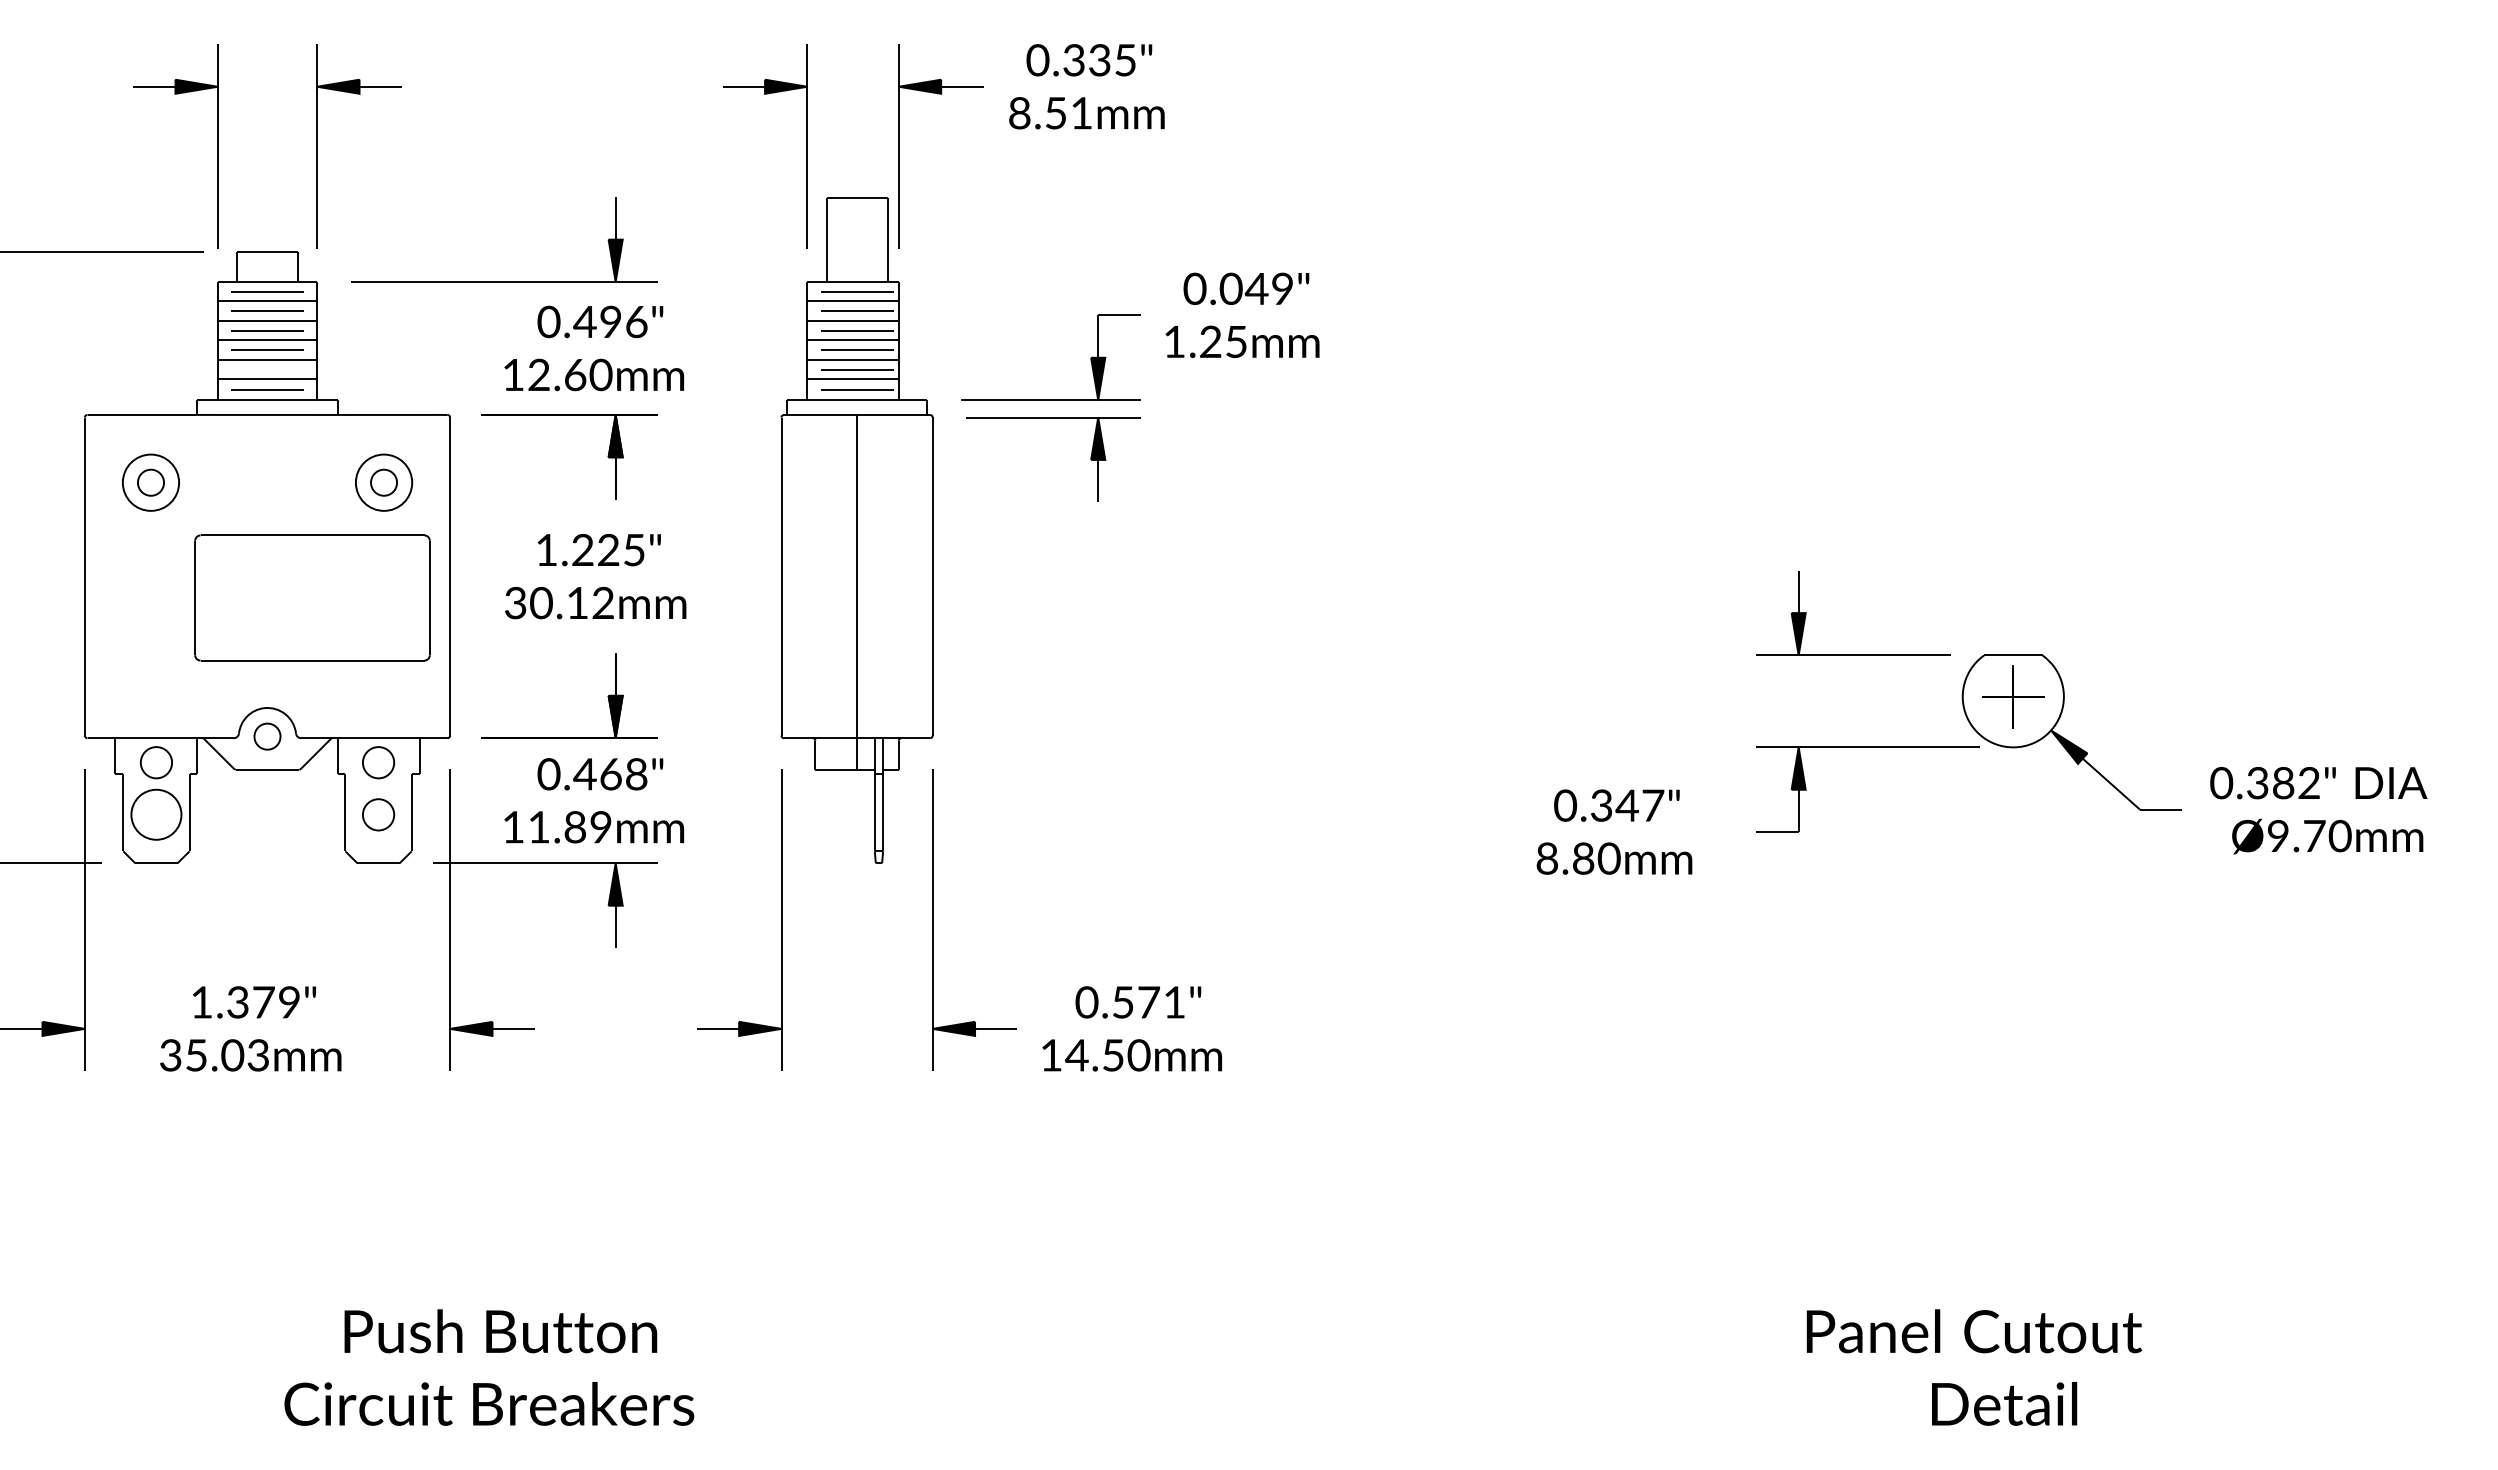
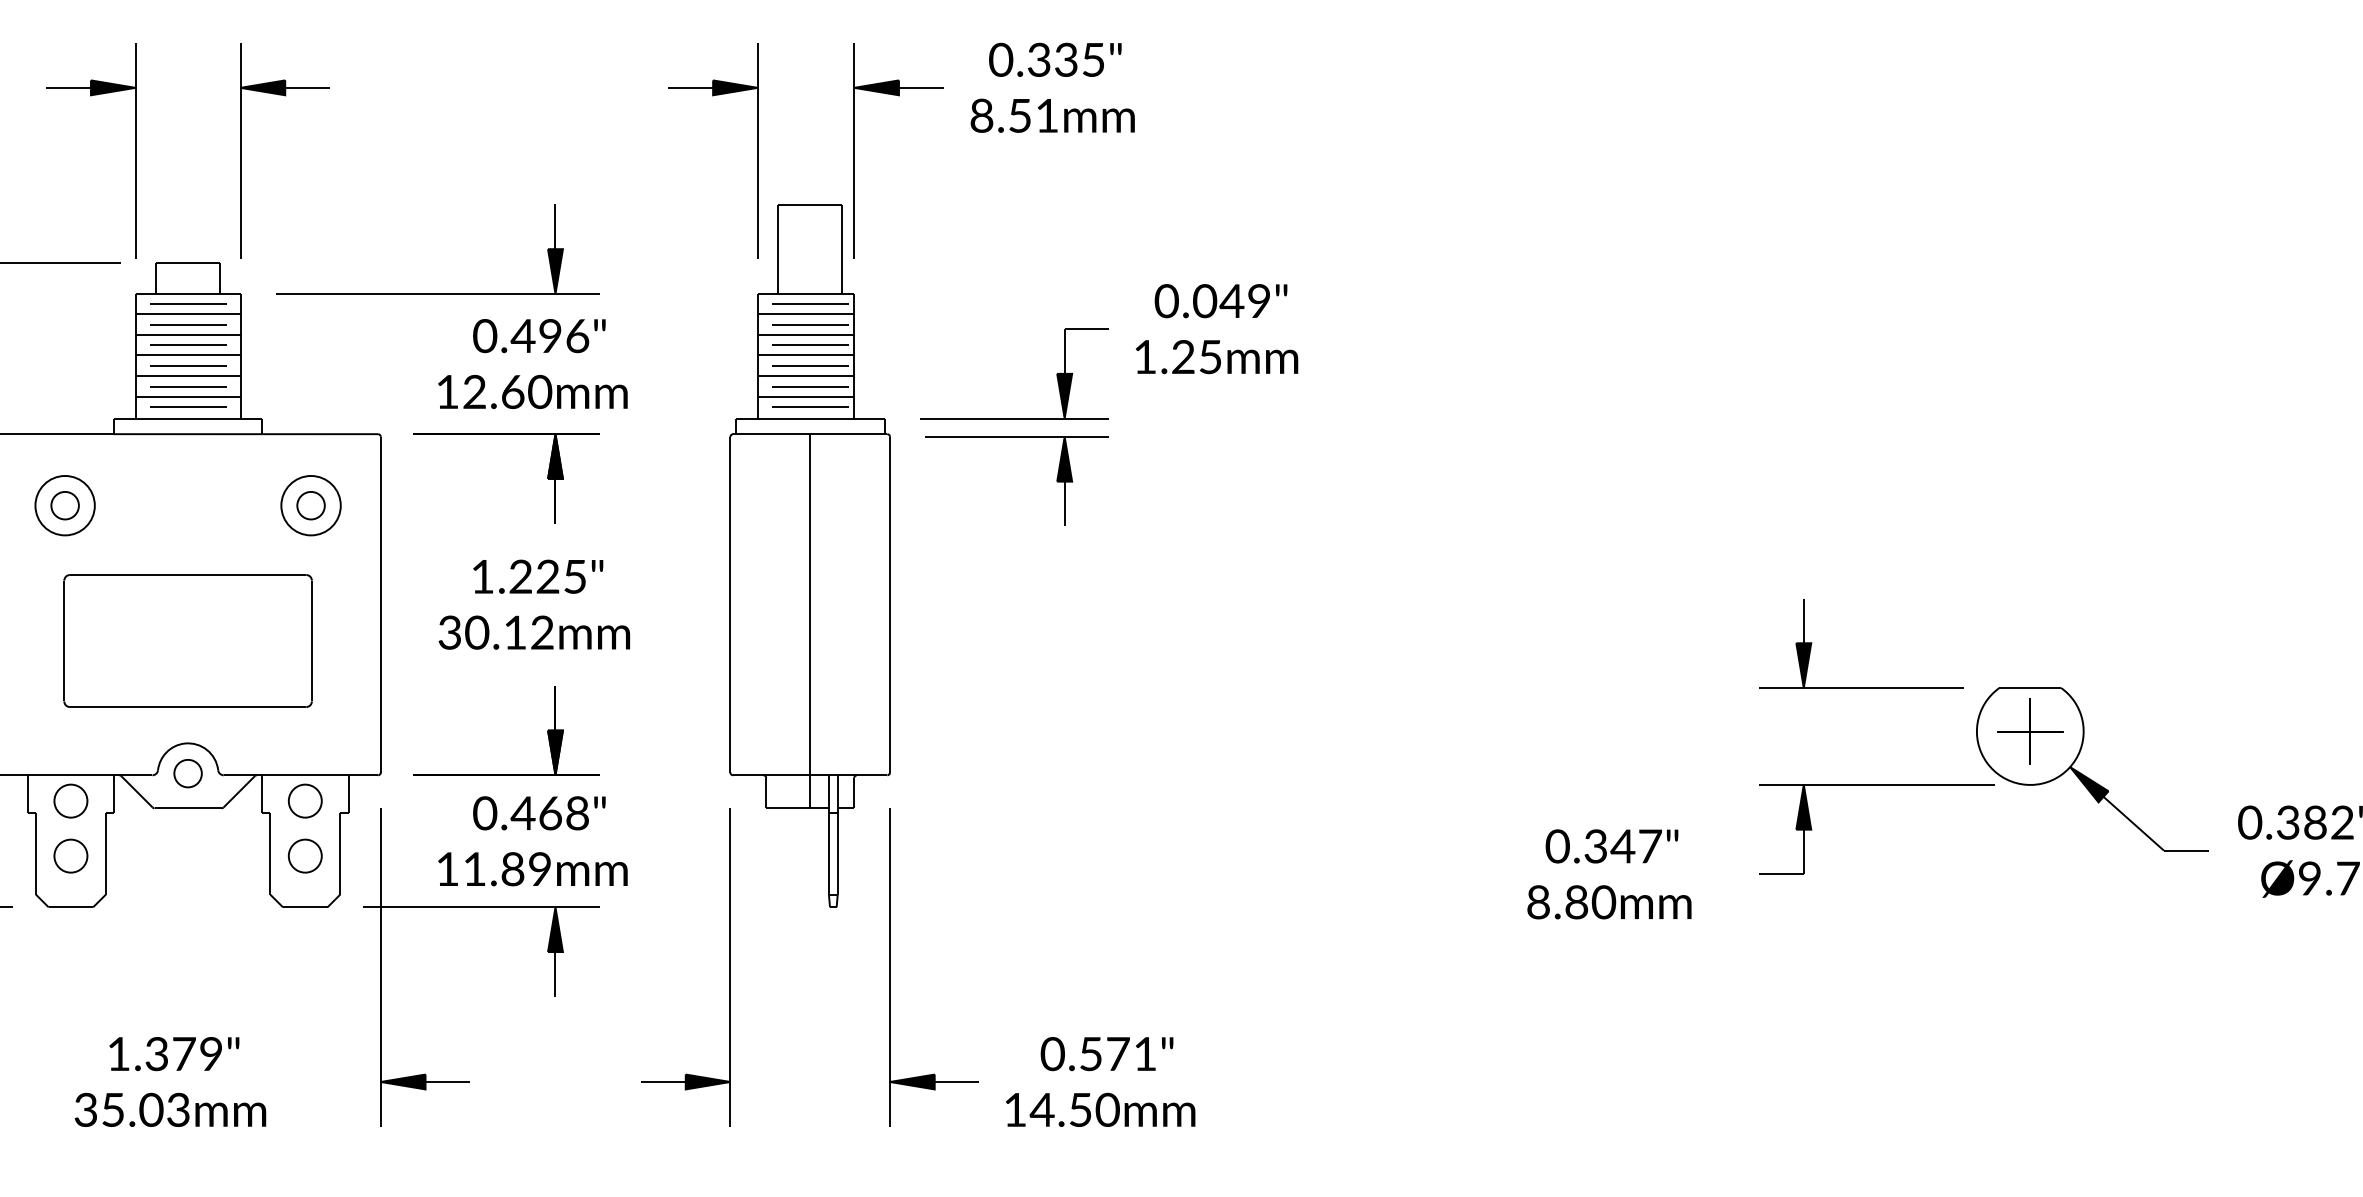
line: (267, 369) -> (188, 386), added
part: (312, 597) -> (188, 640), moved
part: (156, 814) -> (70, 855), size x0.62

